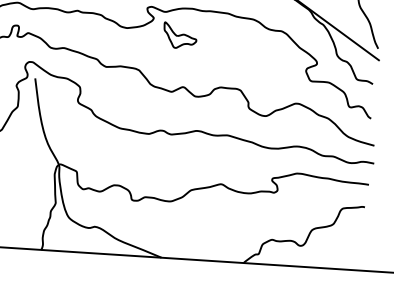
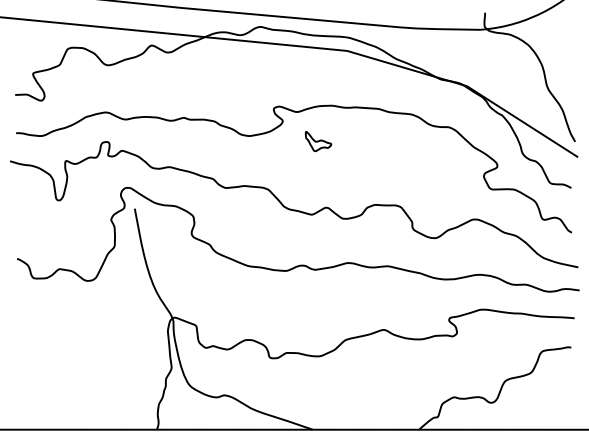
part: (180, 35) -> (318, 141), size x0.6

